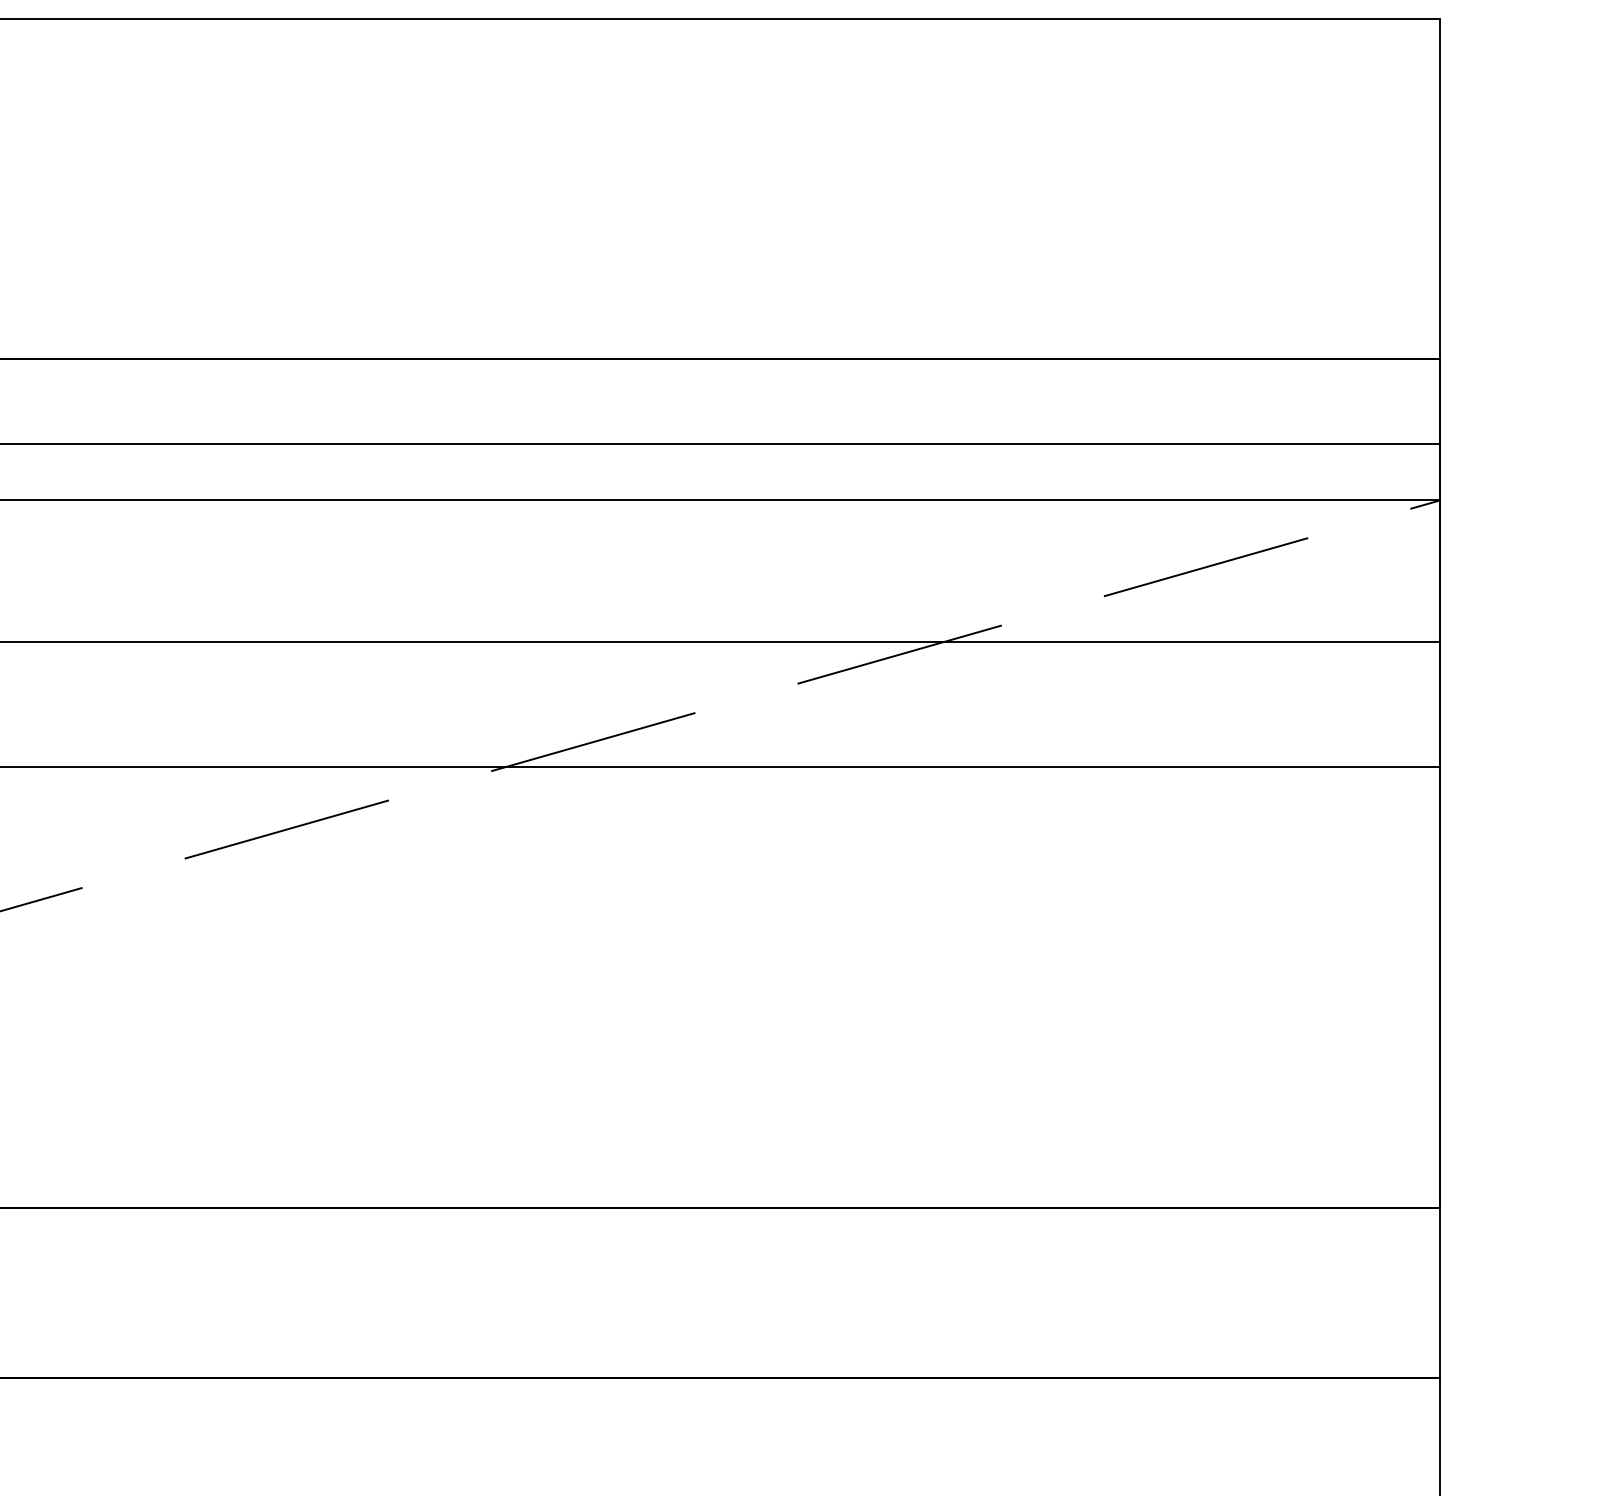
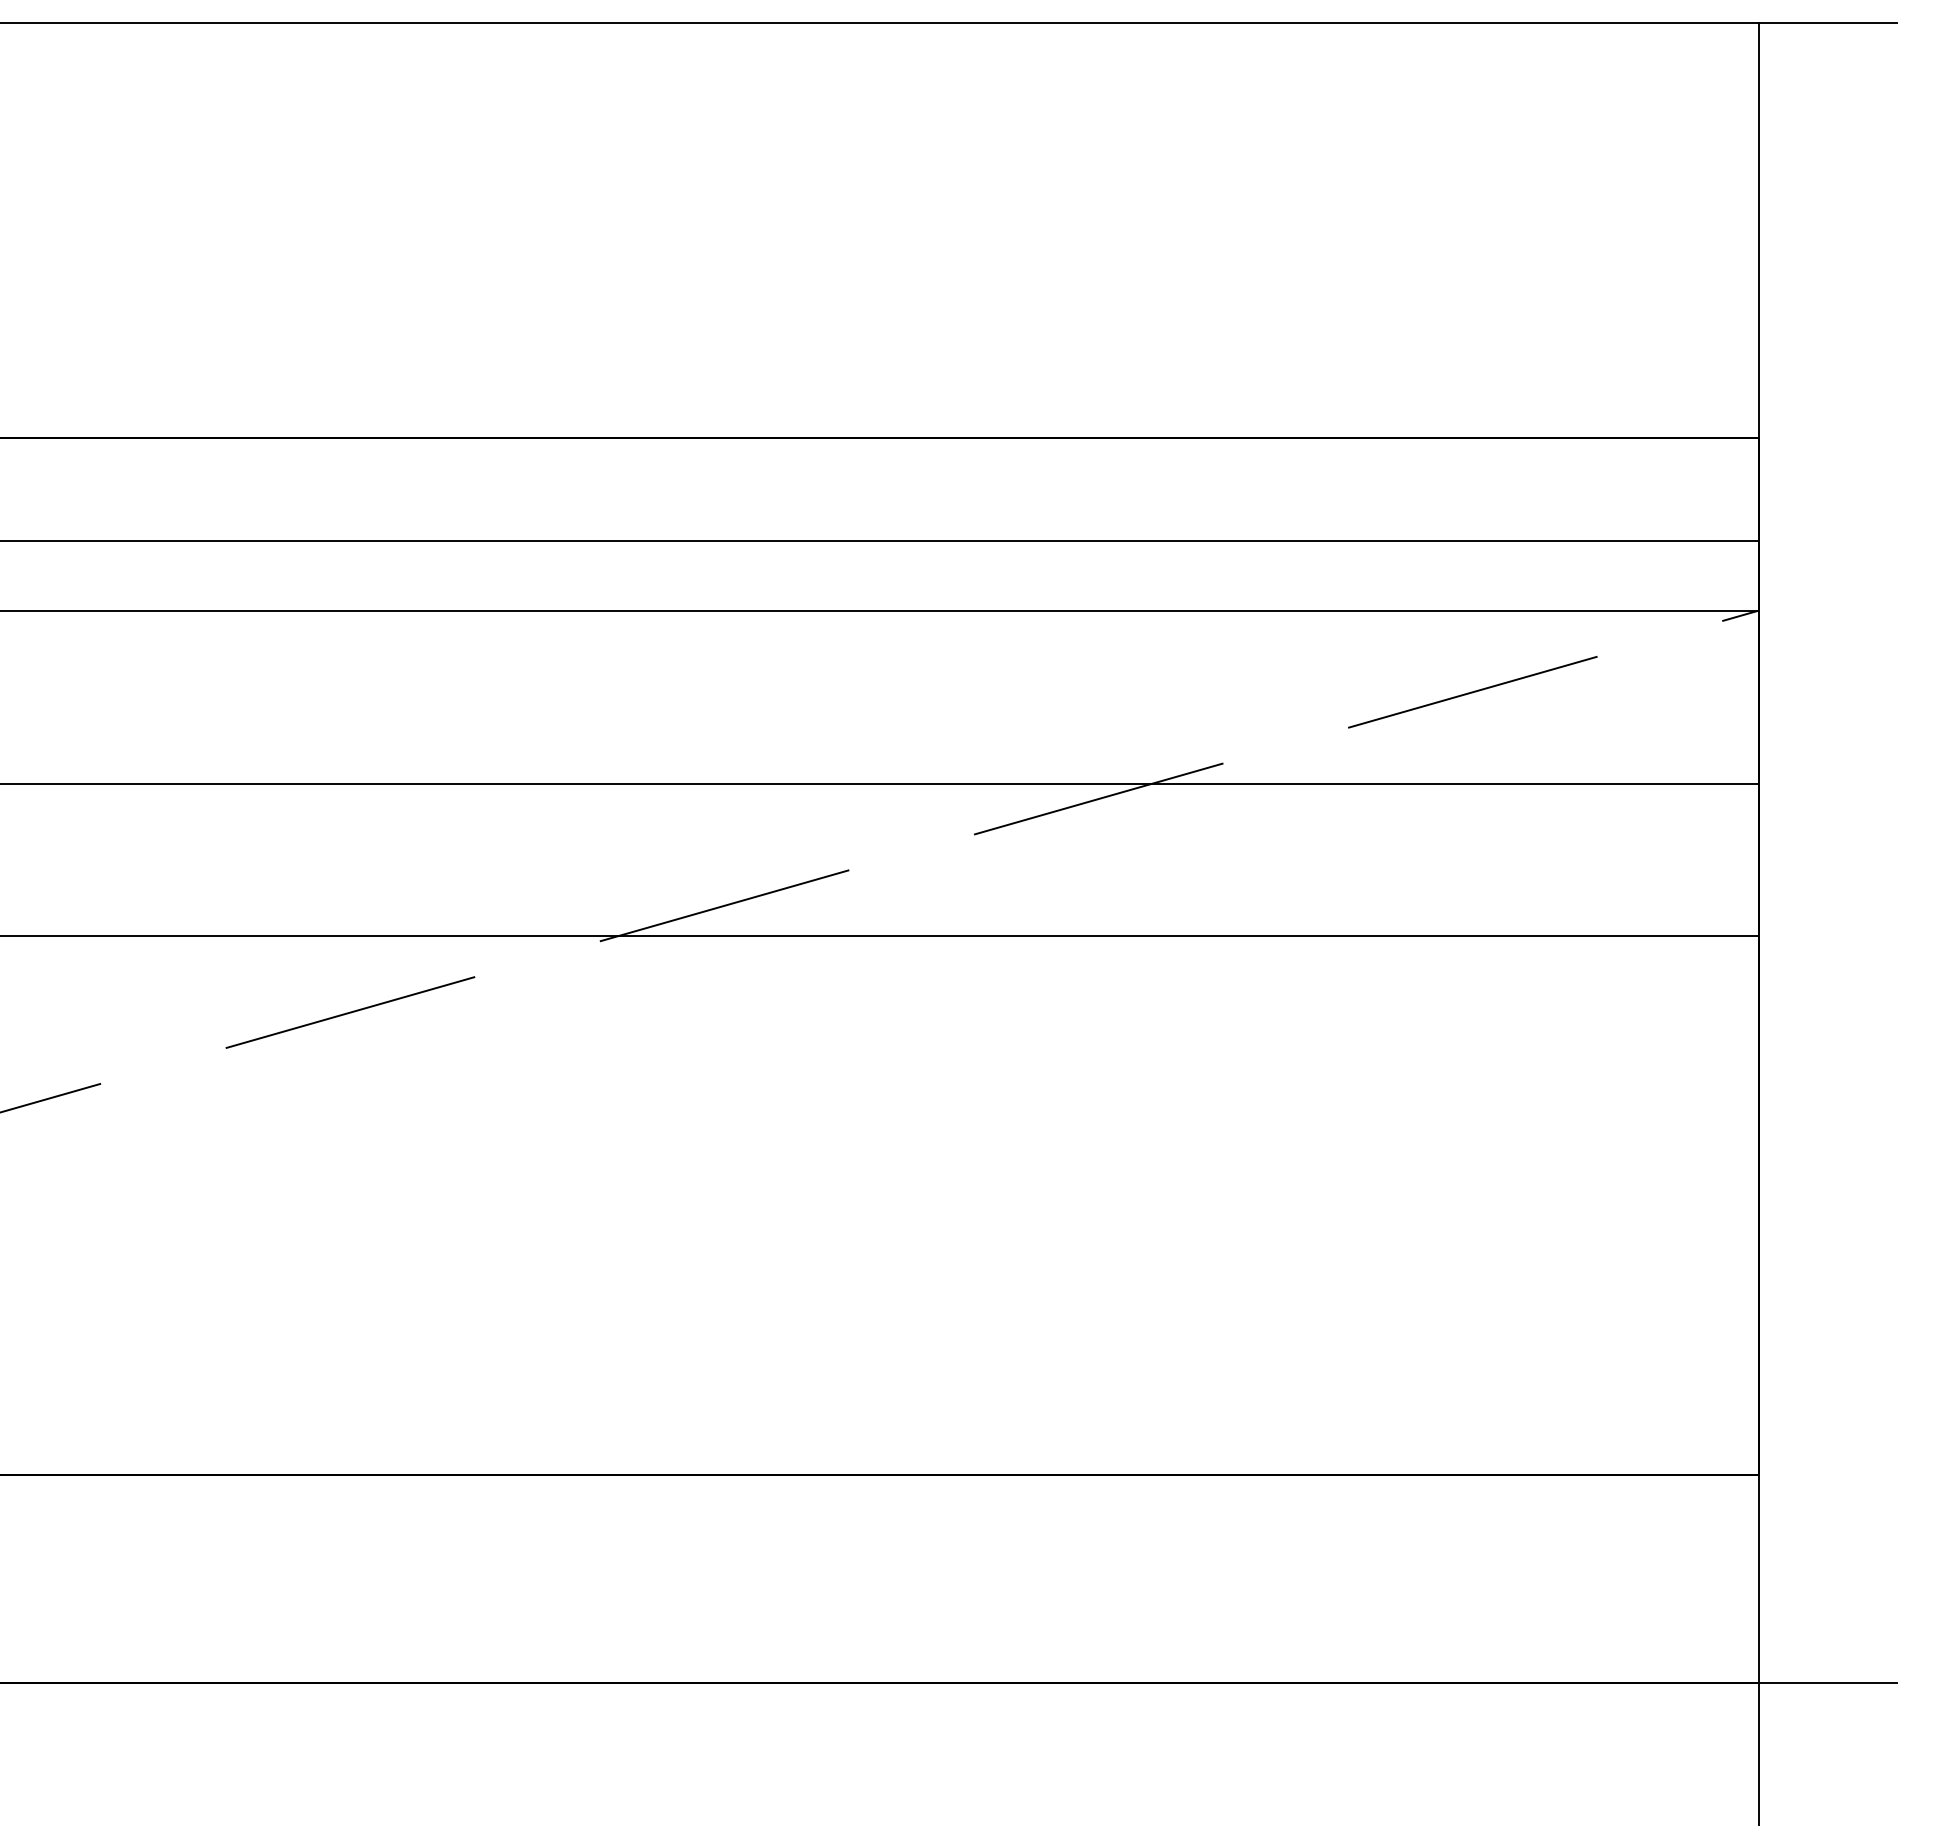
line: (1496, 18) -> (1827, 22), added
line: (1496, 1378) -> (1827, 1682), added

